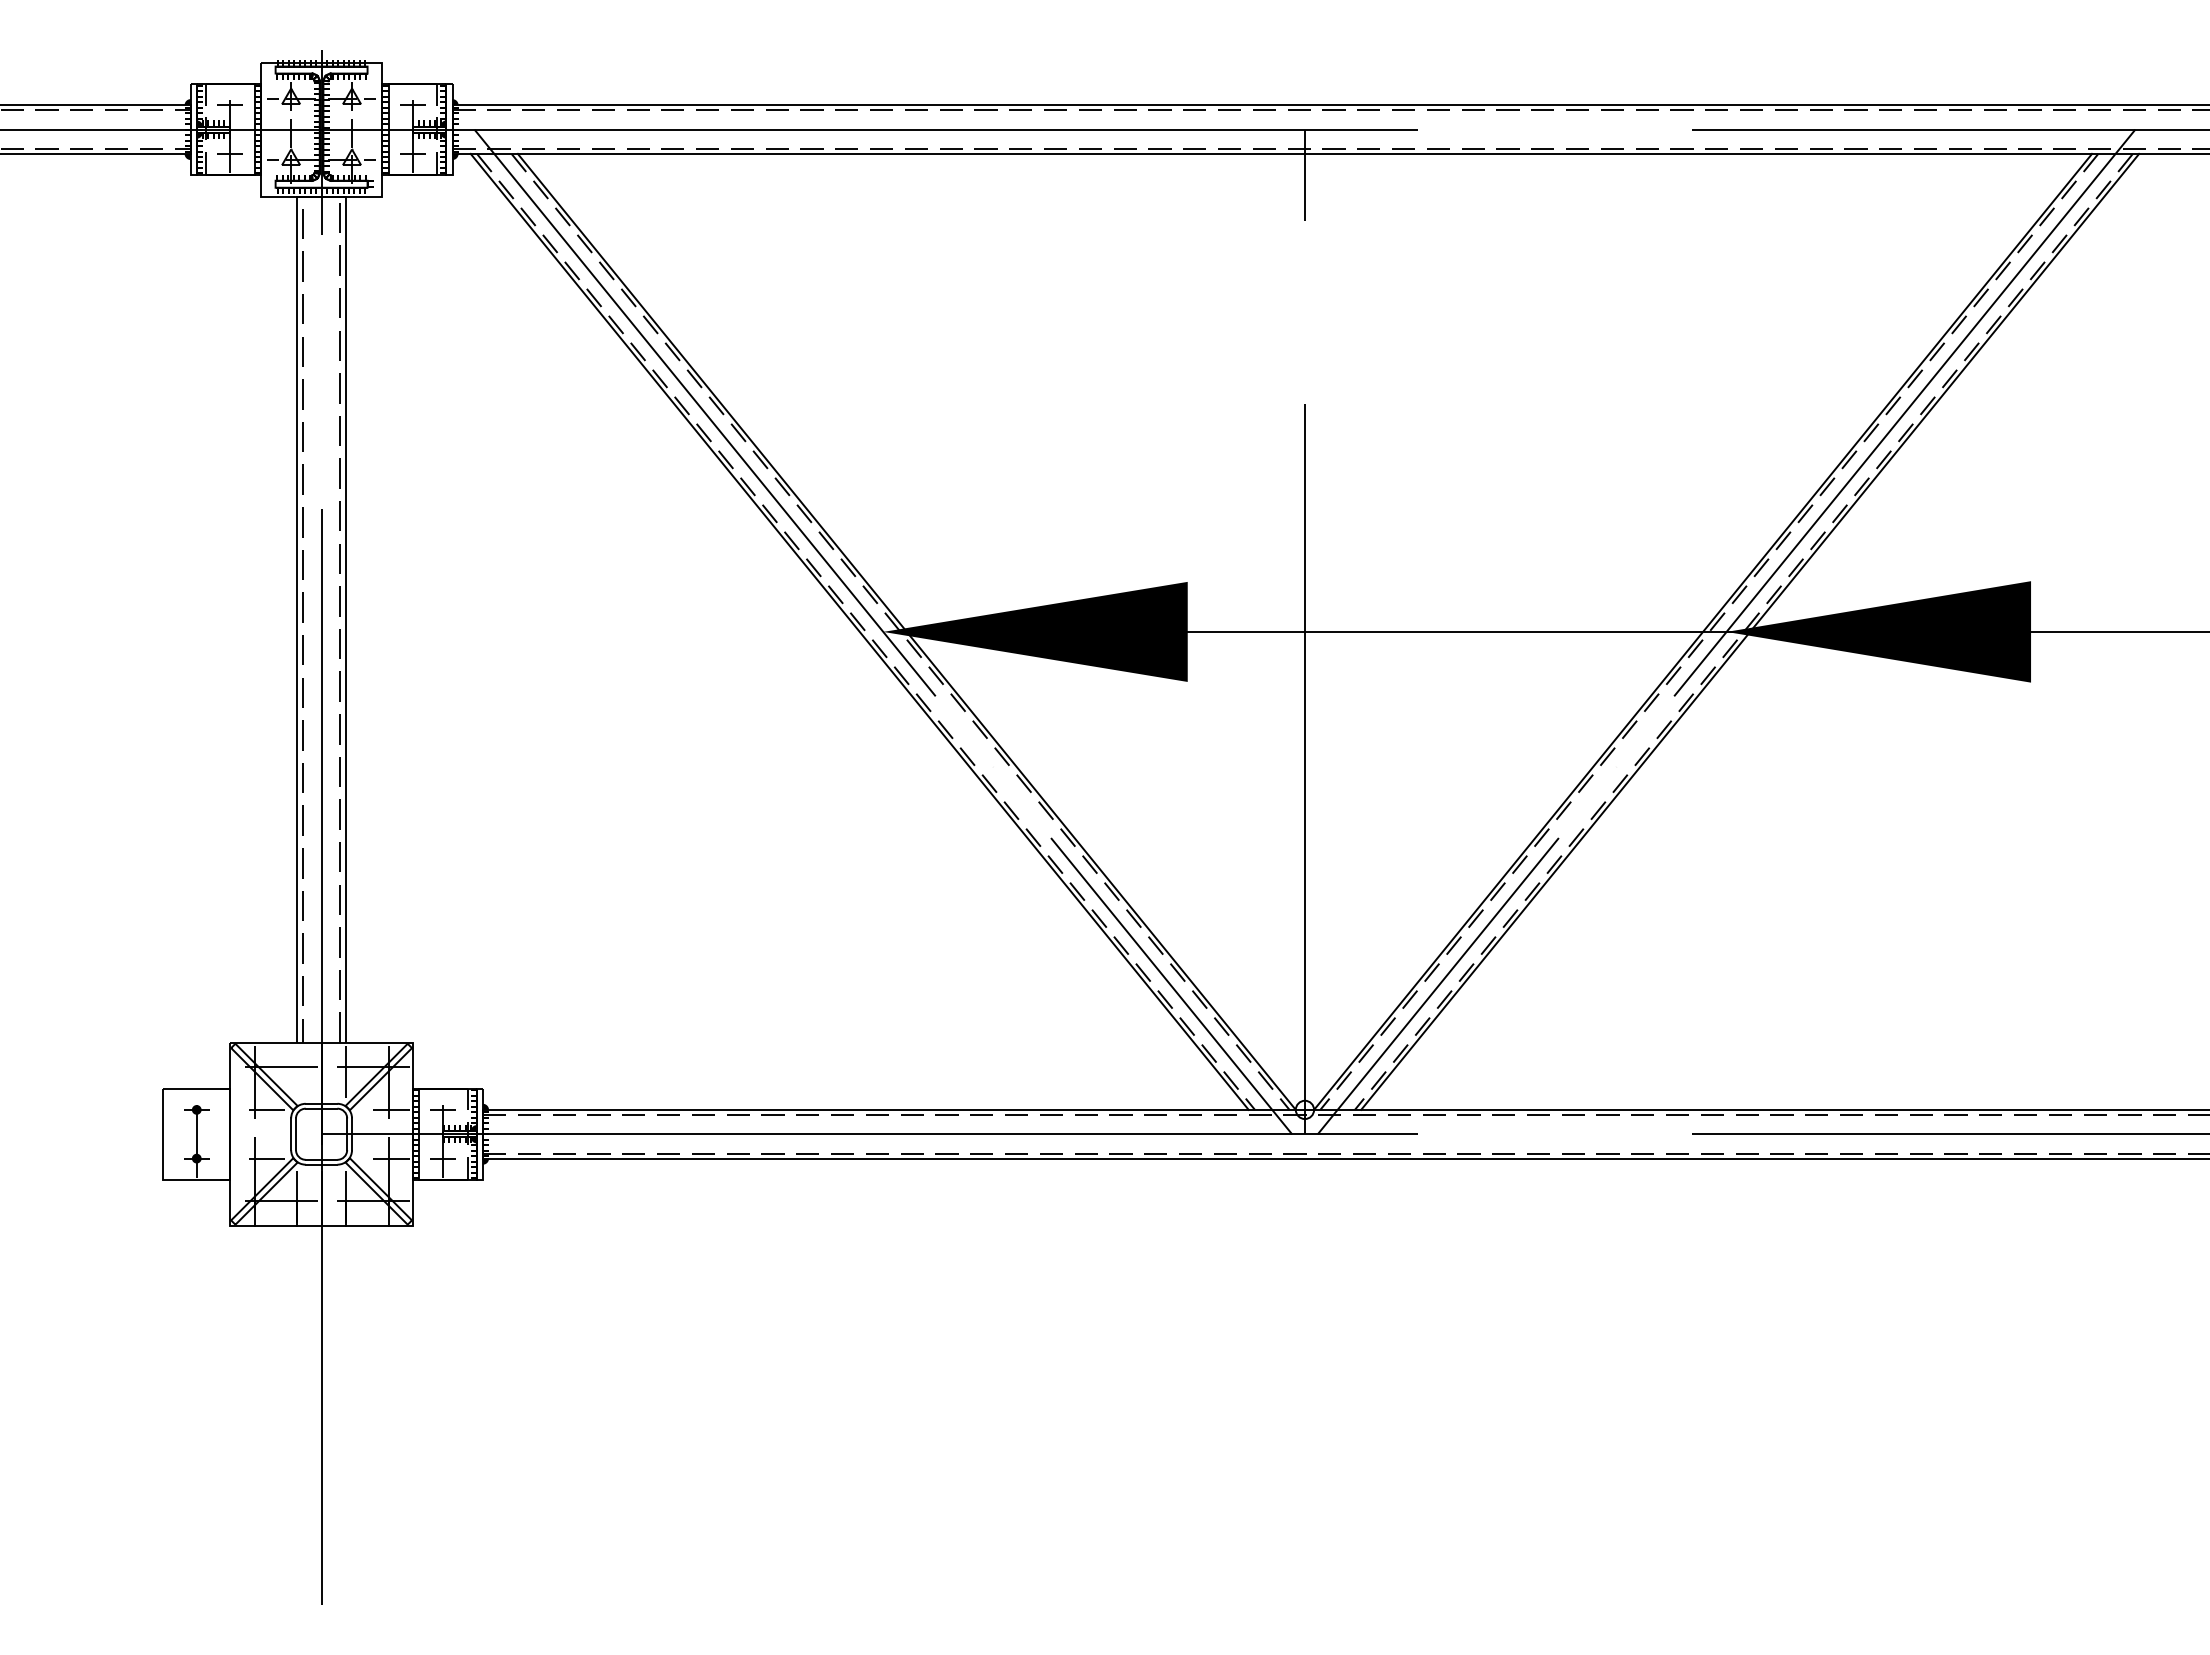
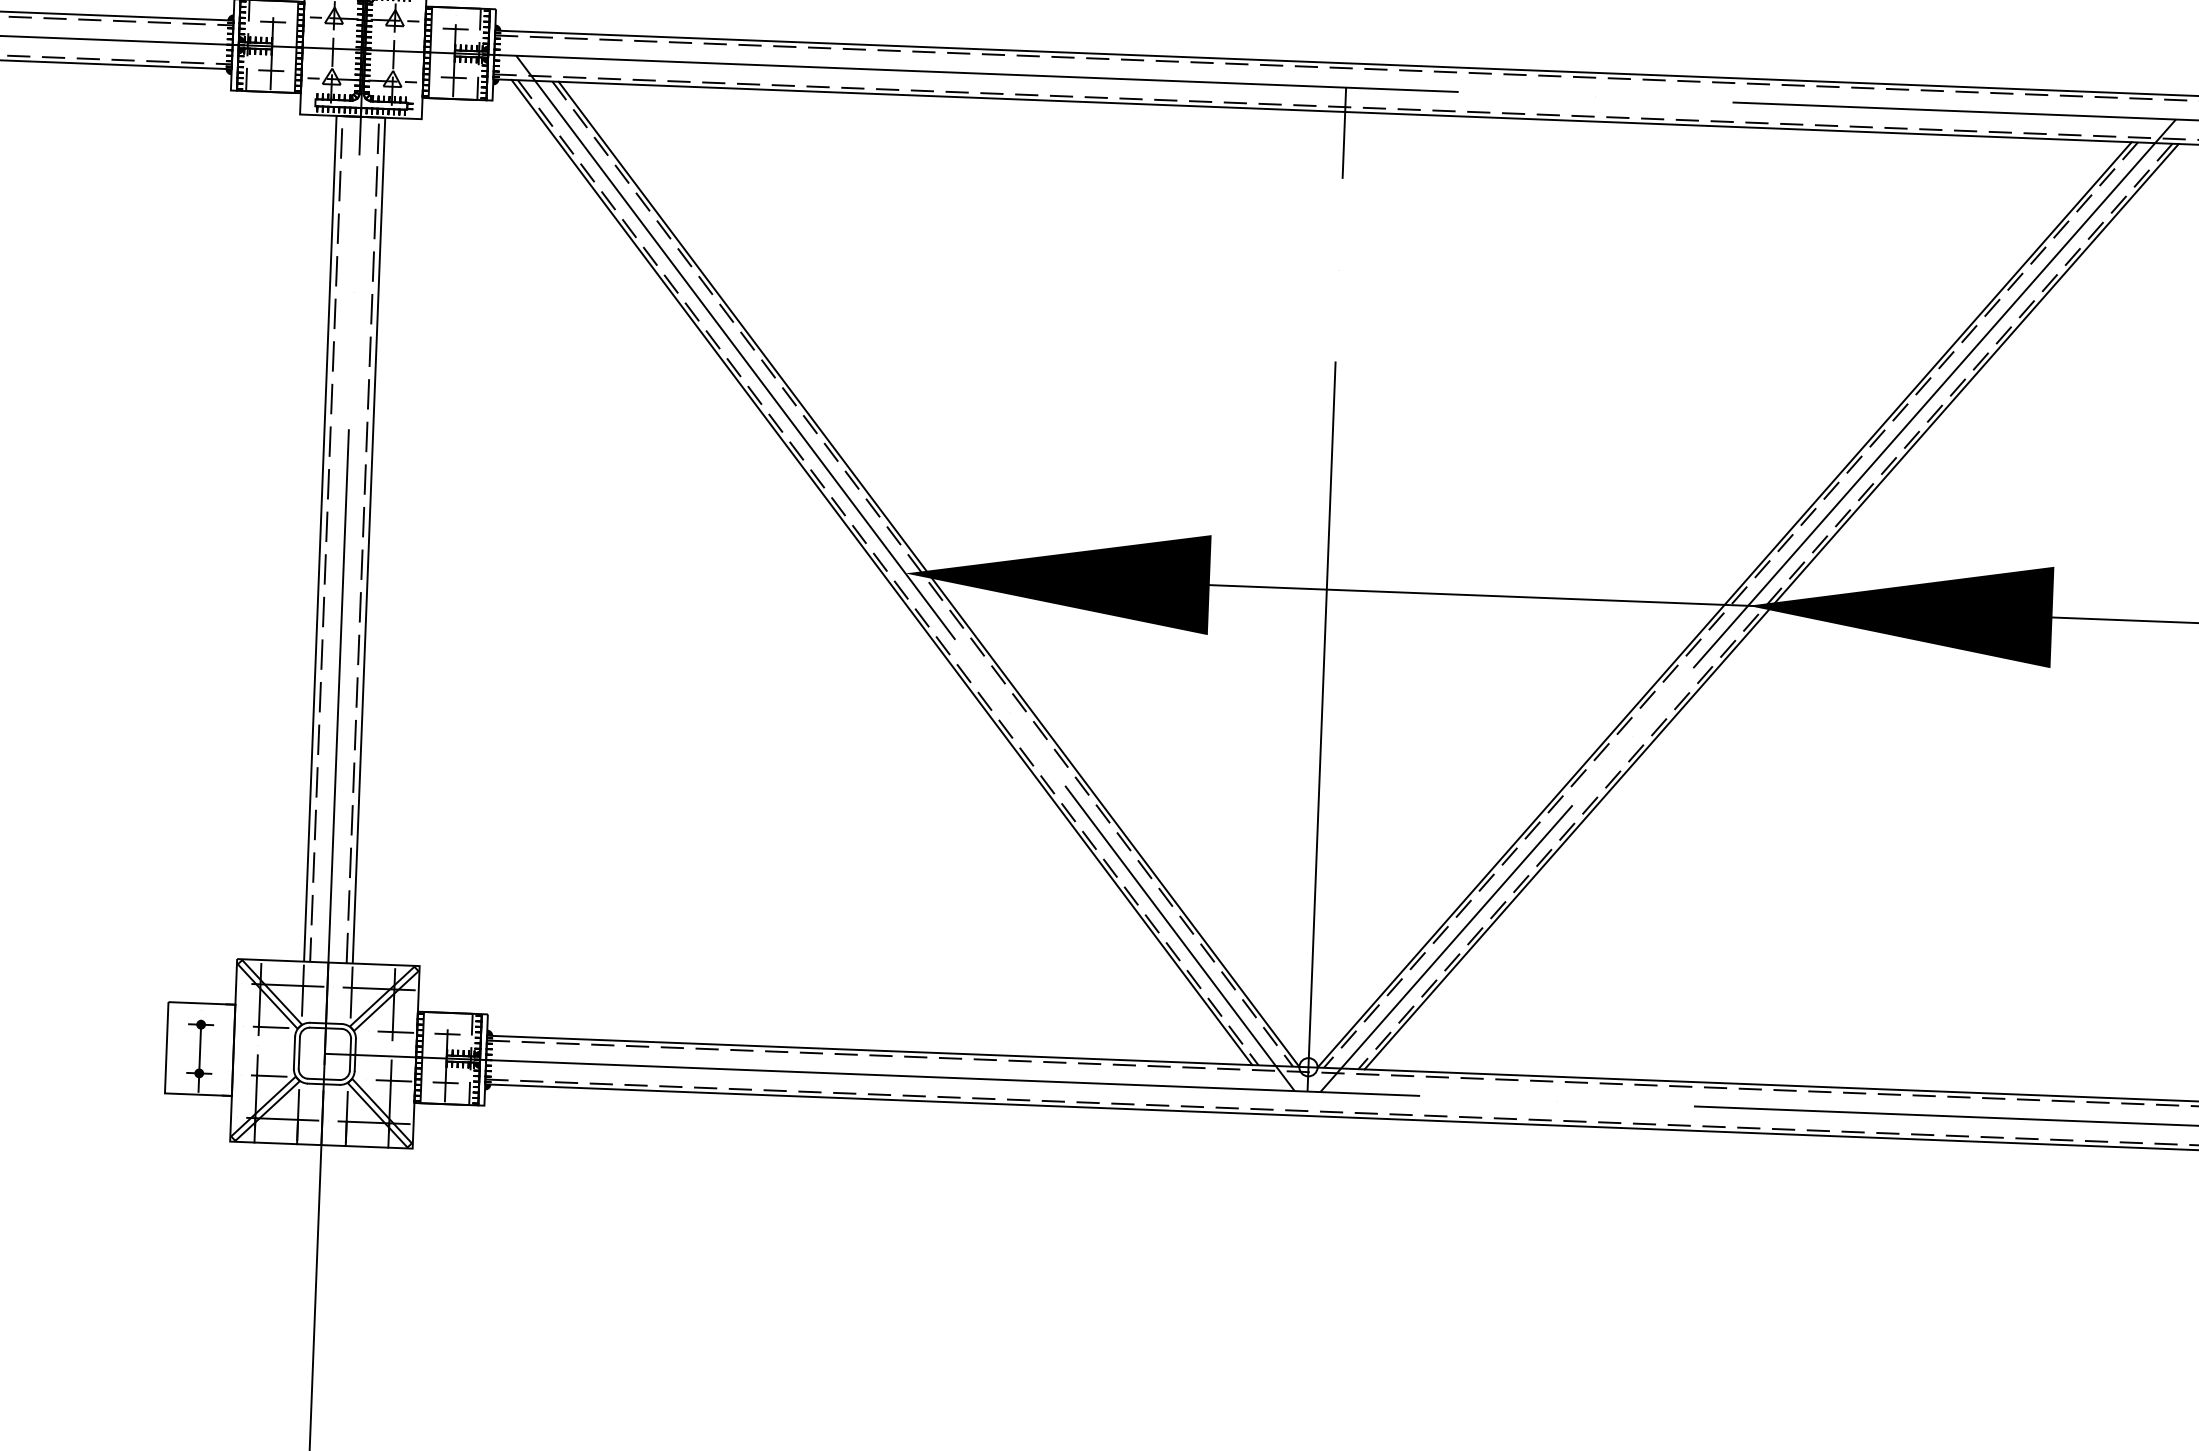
line: (297, 1071) -> (303, 990), added

